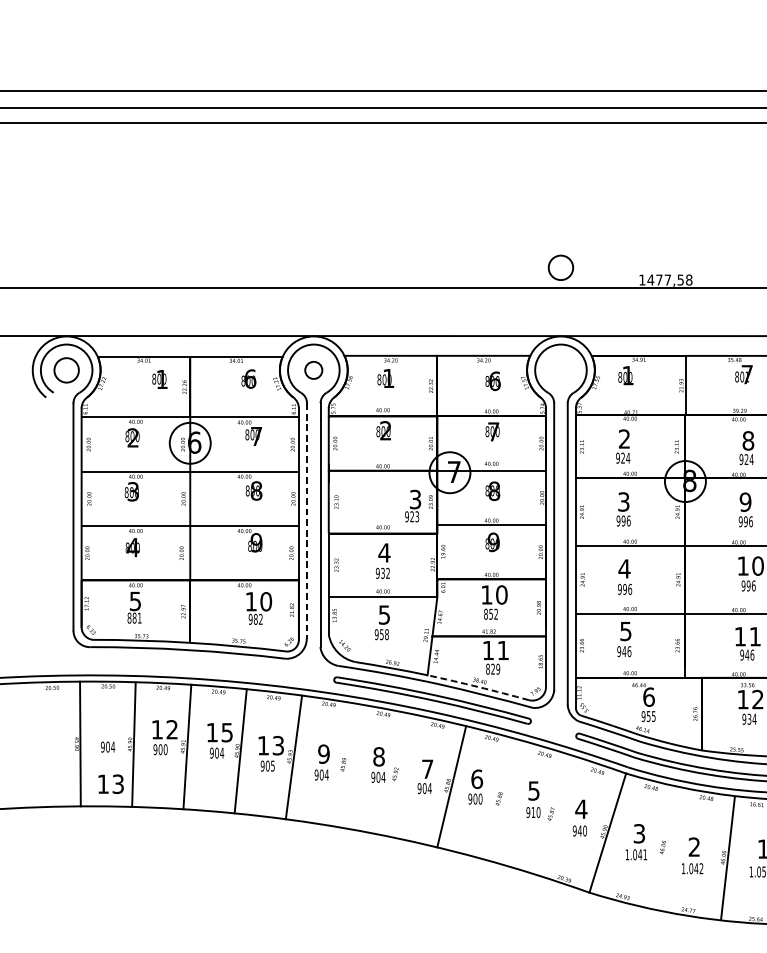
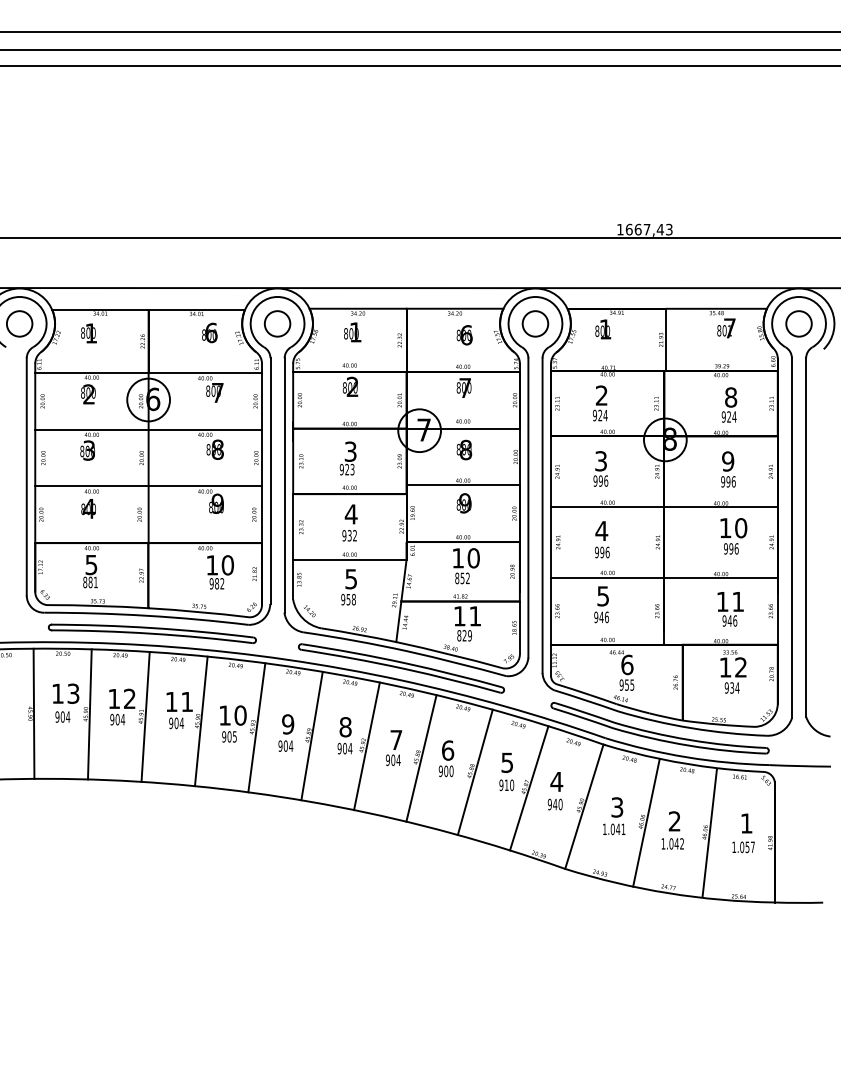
circle: (560, 267) -> (535, 323), moved
text: (669, 279) -> (648, 229), 1477,58 -> 1667,43
circle: (313, 369) -> (277, 323), size x1.43
text: (159, 379) -> (88, 333), moved
text: (412, 506) -> (347, 458), moved
line: (307, 521) -> (270, 481), dashed -> solid
part: (193, 667) -> (152, 633), added
arc: (478, 687) -> (449, 654), dashed -> solid
text: (226, 733) -> (186, 702), 15 -> 11
text: (278, 745) -> (240, 715), 13 -> 10
text: (165, 749) -> (122, 719), 900 -> 904
line: (346, 764) -> (311, 735), added
line: (399, 775) -> (366, 746), added
text: (110, 783) -> (65, 693), moved
line: (502, 799) -> (474, 771), added
line: (555, 815) -> (529, 788), added
line: (667, 848) -> (646, 822), added

